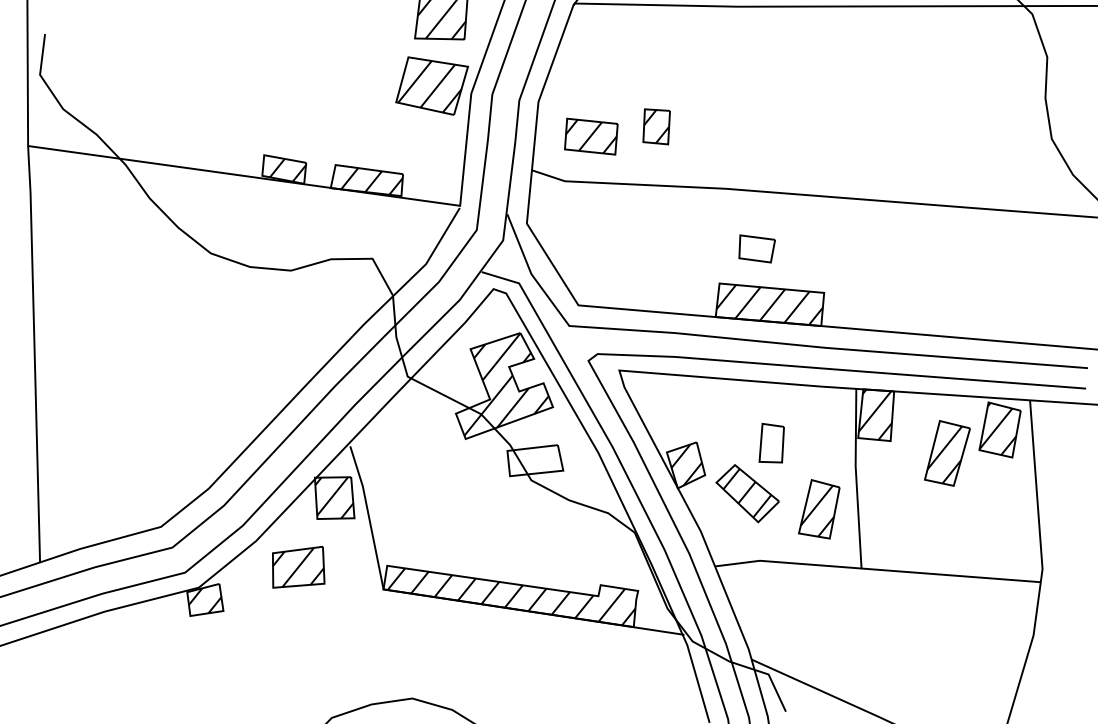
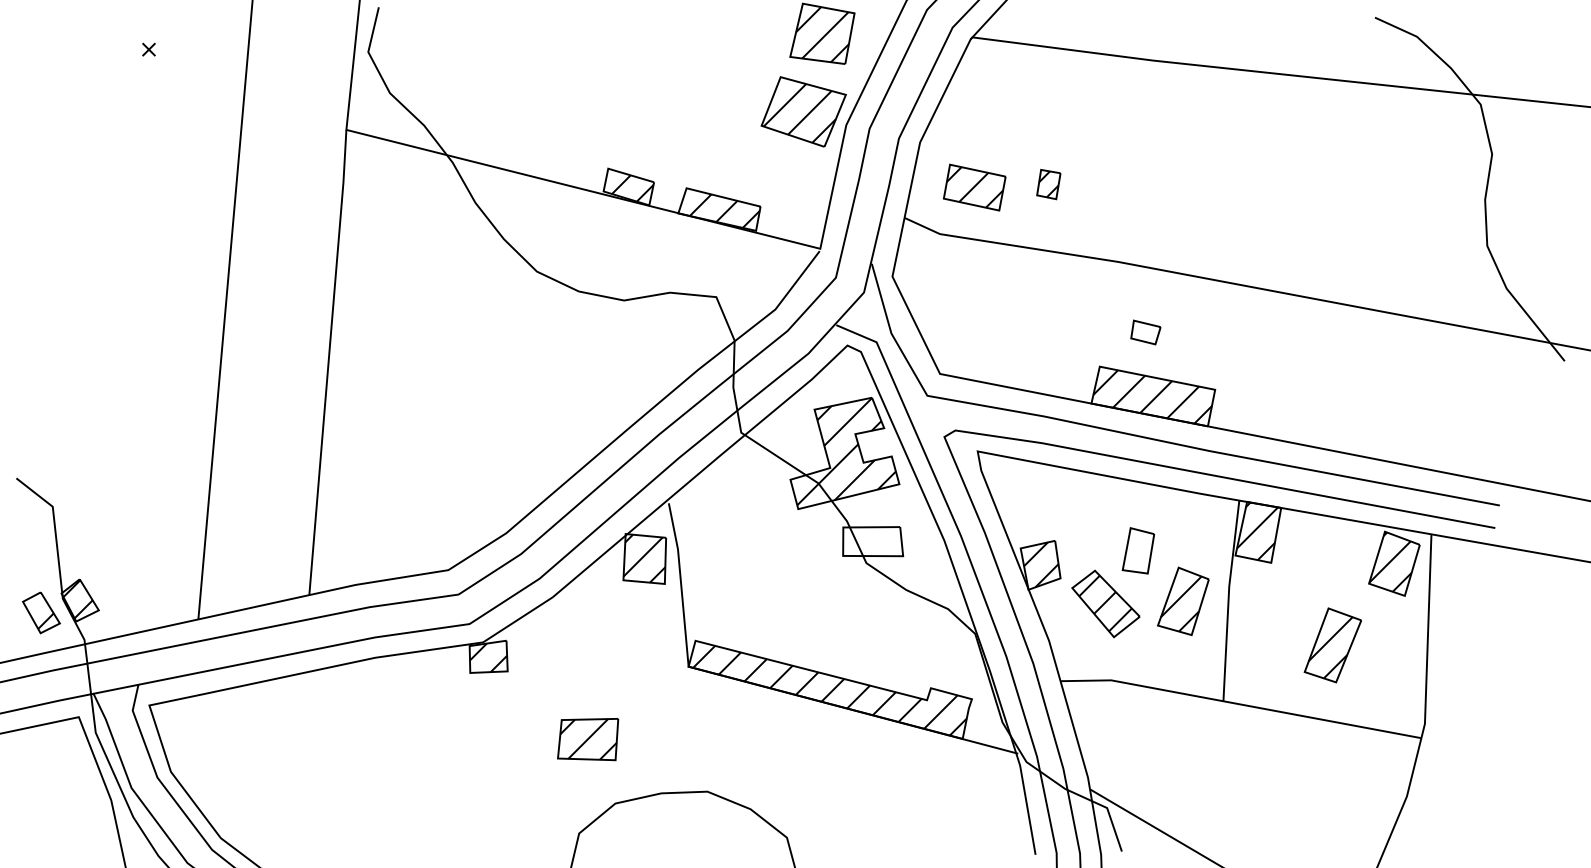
part: (656, 126) -> (1048, 184), size x0.7
part: (756, 248) -> (1145, 332), size x0.7
part: (946, 453) -> (1332, 645), moved
part: (819, 508) -> (1183, 600), moved
part: (298, 567) -> (588, 739), moved

